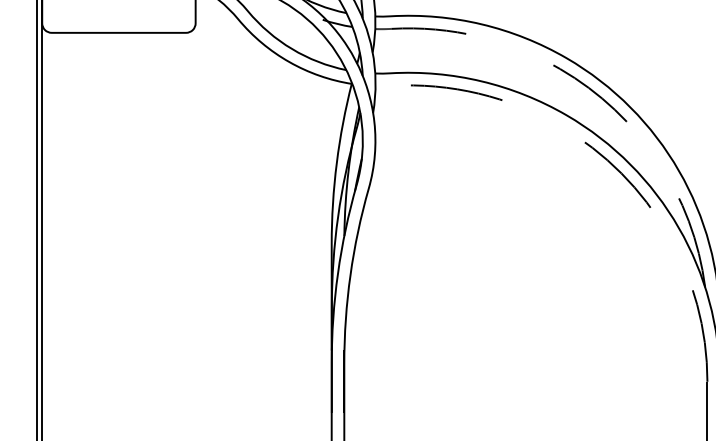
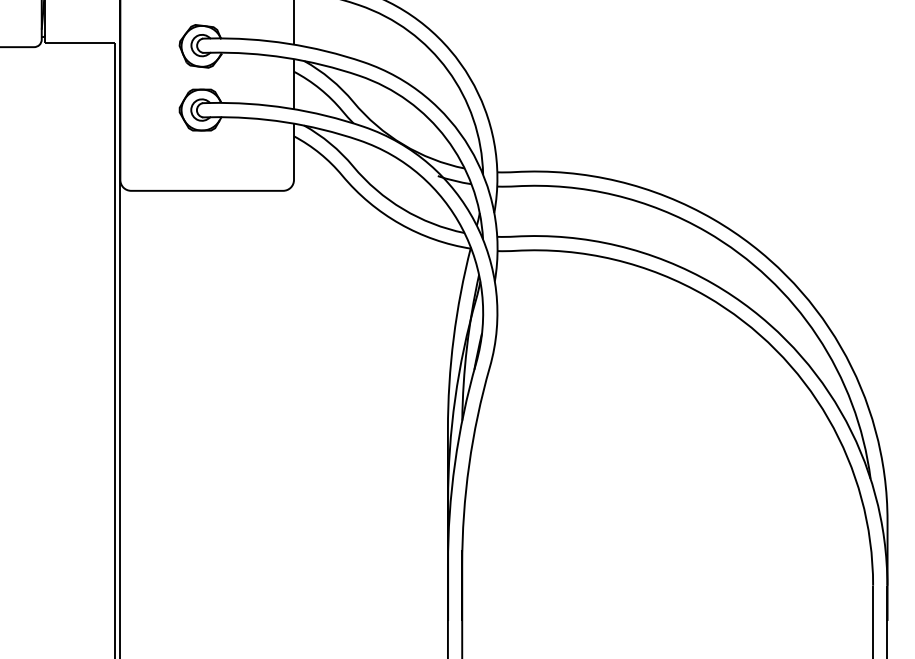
line: (593, 91) -> (744, 257), dashed -> solid
line: (604, 158) -> (756, 332), dashed -> solid

